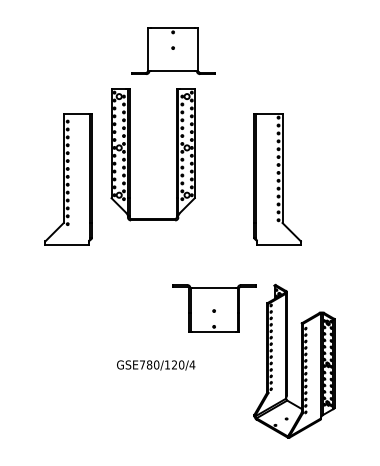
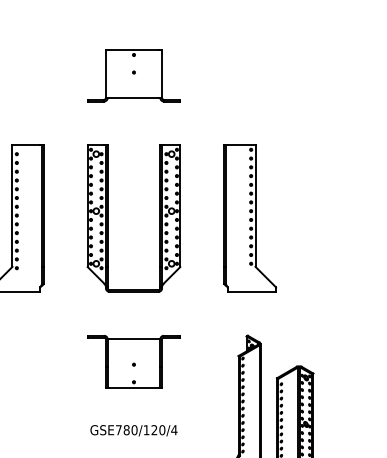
part: (130, 154) -> (108, 218), moved
part: (214, 308) -> (134, 361), moved
text: (156, 365) -> (134, 430), moved

